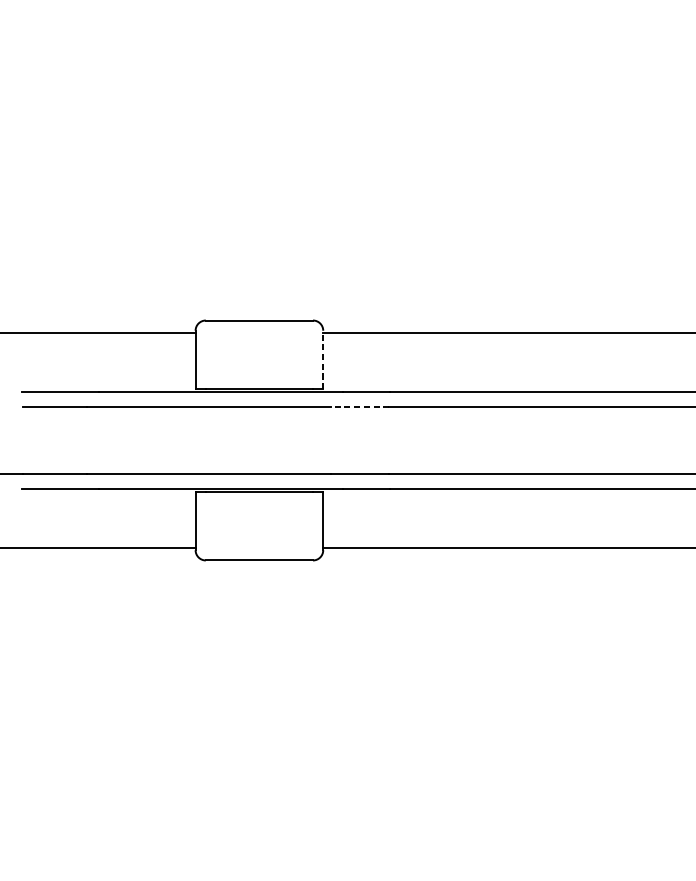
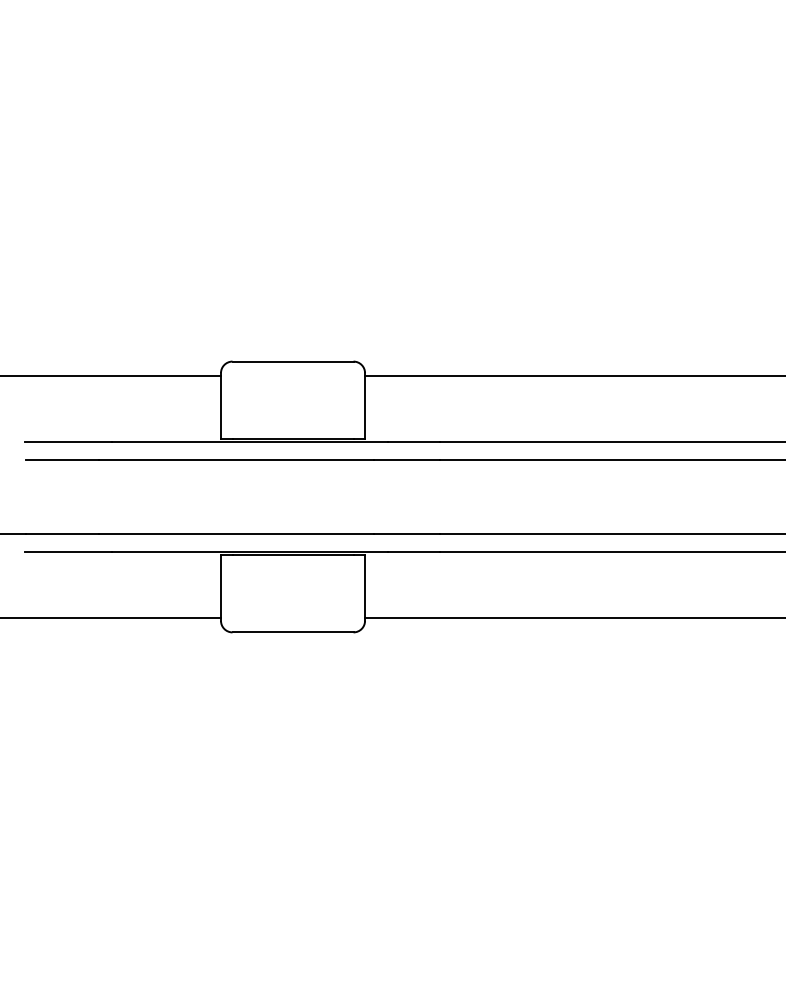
line: (323, 359) -> (365, 405), dashed -> solid
line: (359, 407) -> (406, 459), dashed -> solid

